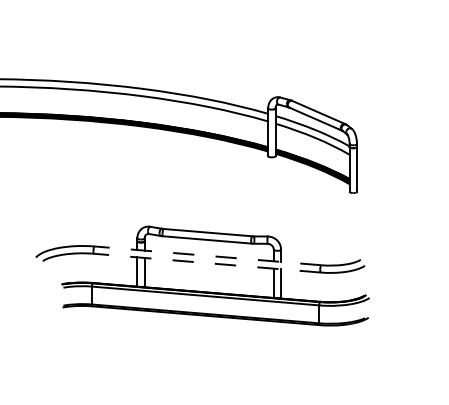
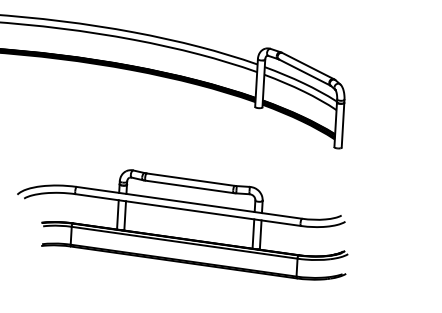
line: (208, 255) -> (189, 202), dashed -> solid
line: (207, 263) -> (188, 210), dashed -> solid

